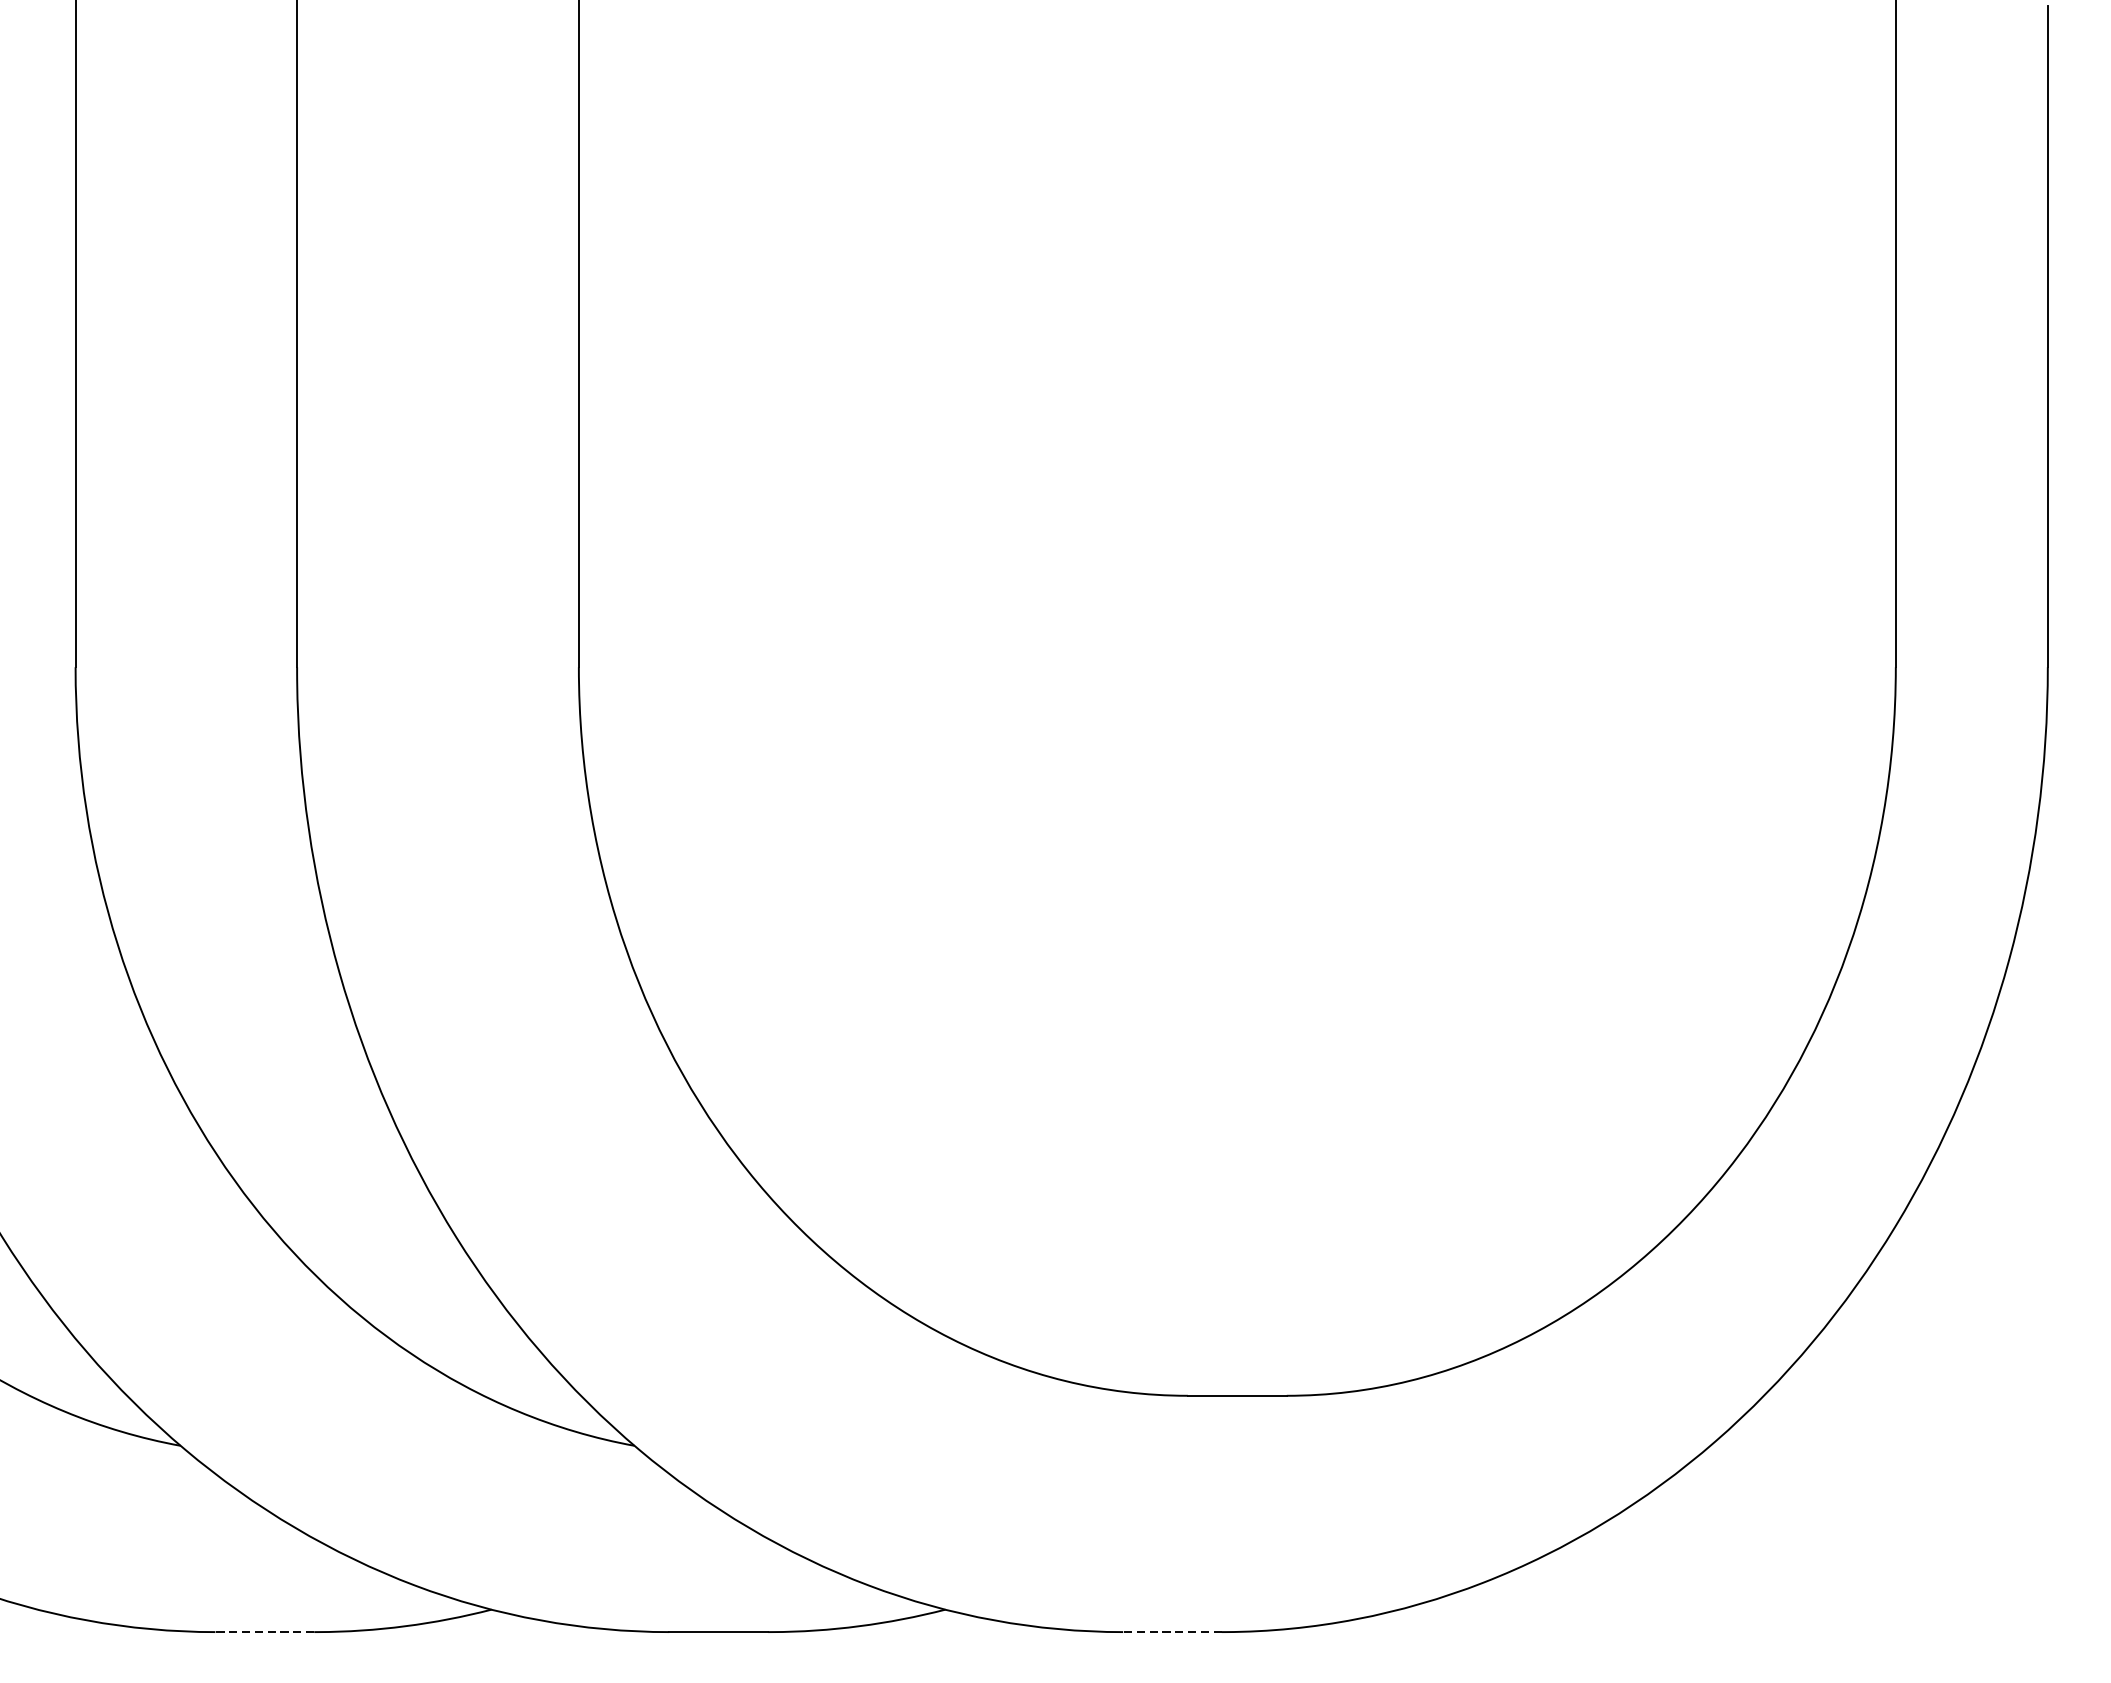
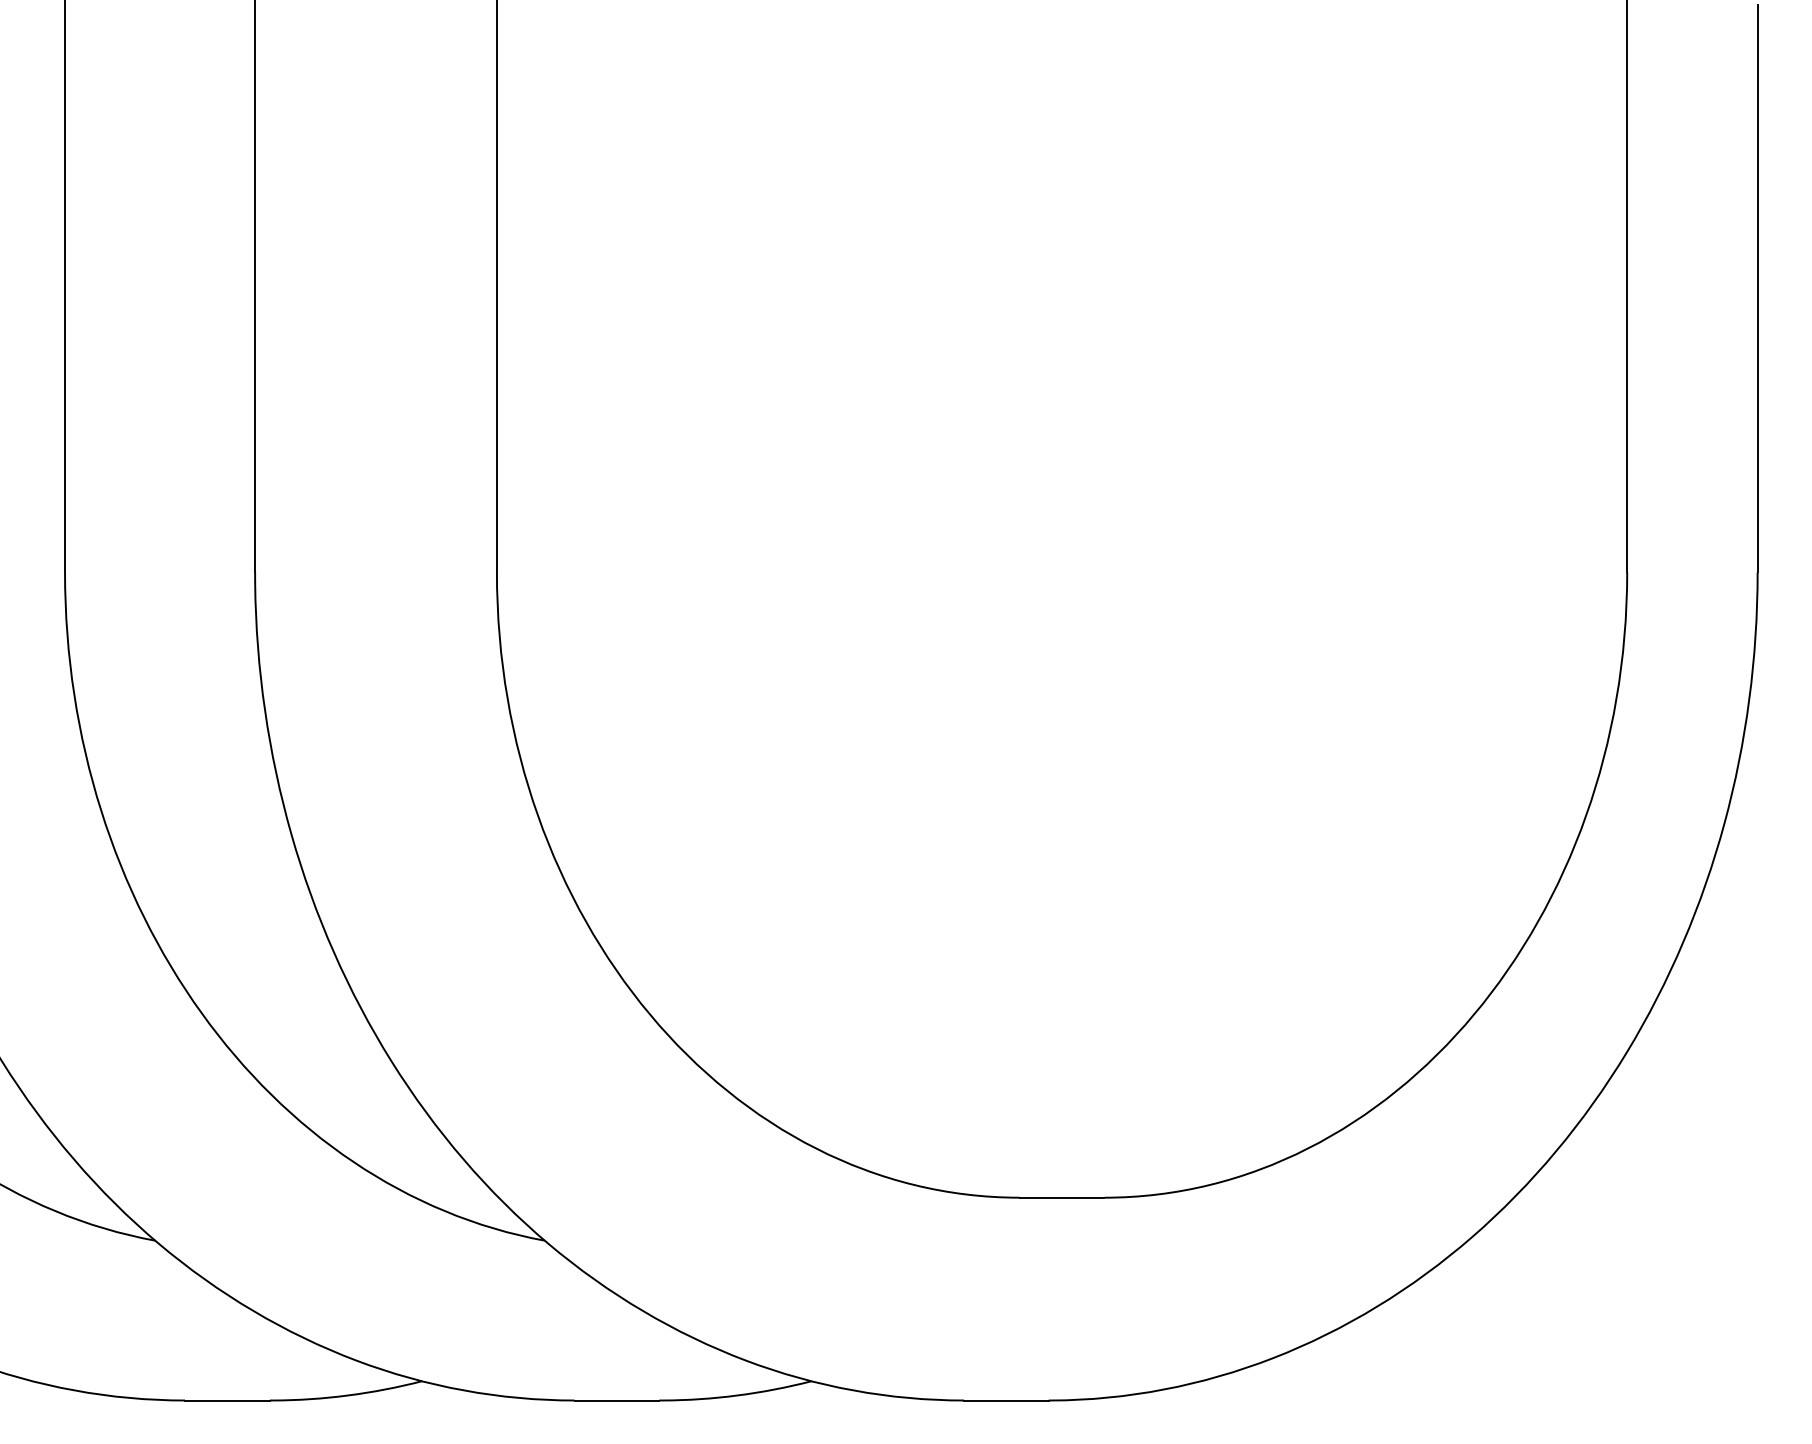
line: (263, 1632) -> (226, 1400), dashed -> solid
line: (1171, 1632) -> (1005, 1400), dashed -> solid

